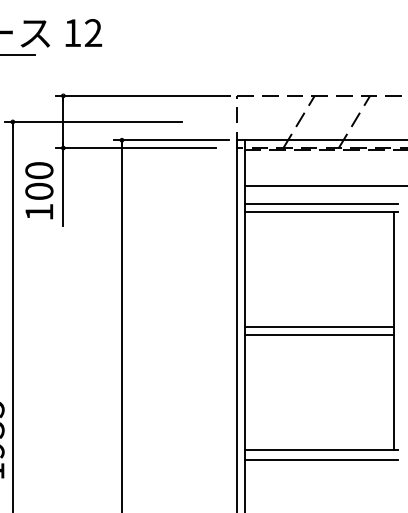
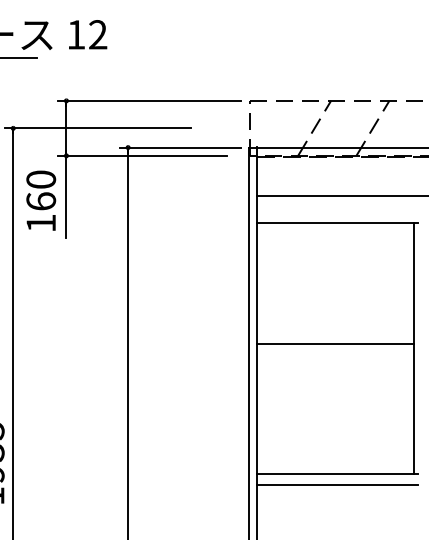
text: (39, 191) -> (41, 201), 100 -> 160
line: (320, 204) -> (337, 215), removed
line: (318, 334) -> (335, 352), removed

